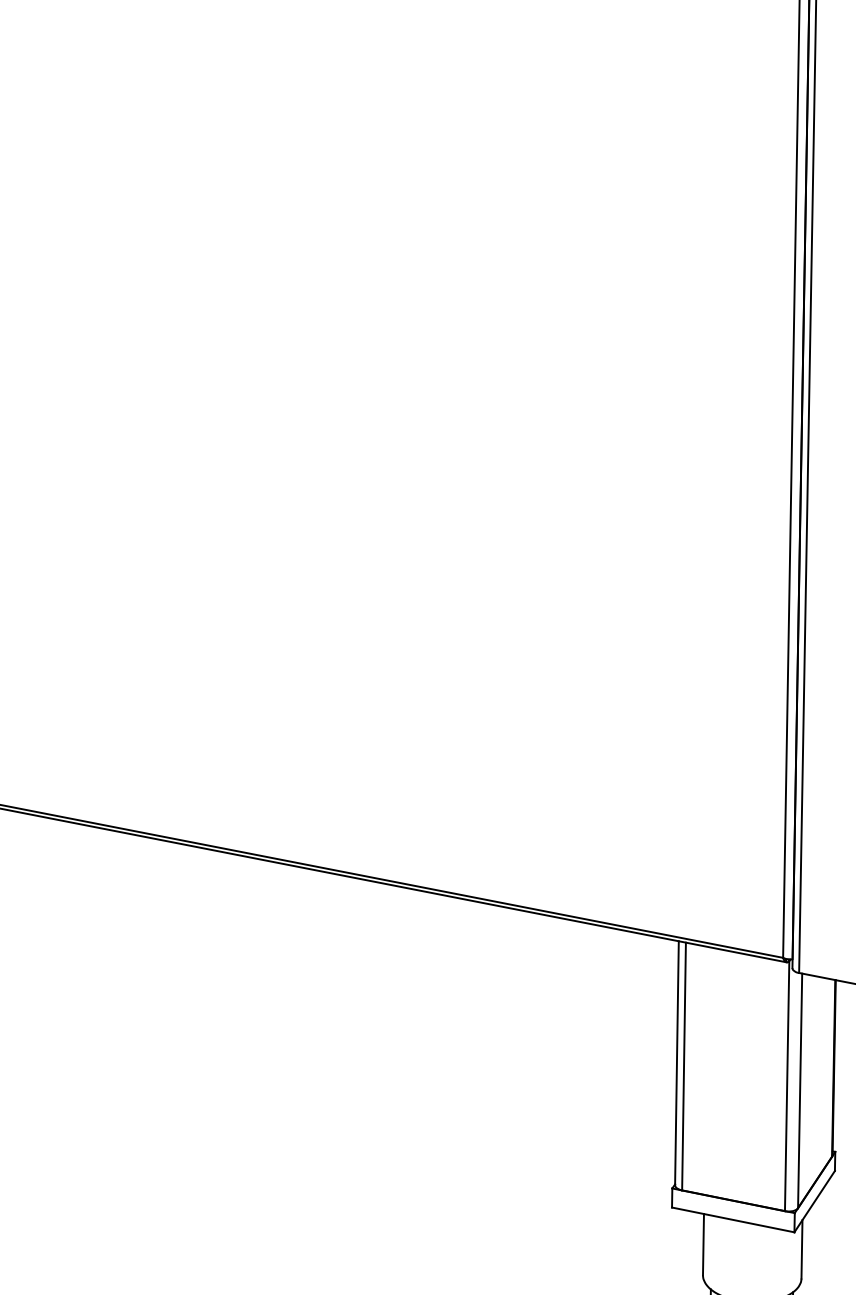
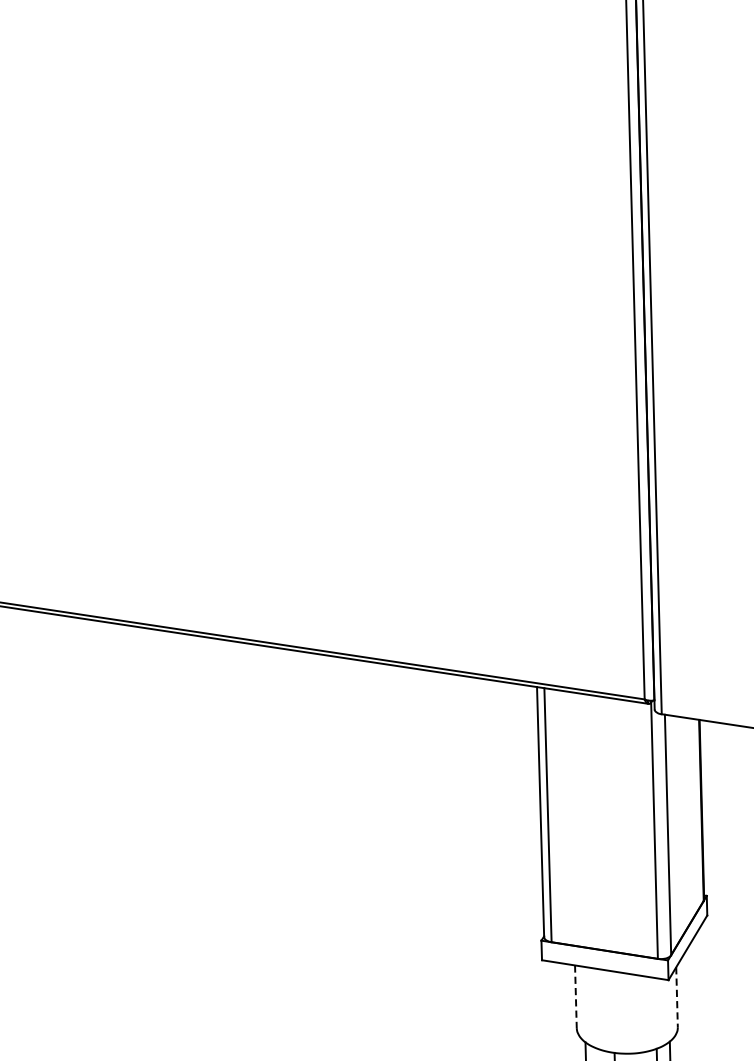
line: (703, 1244) -> (575, 996), solid -> dashed
line: (801, 1249) -> (676, 997), solid -> dashed

